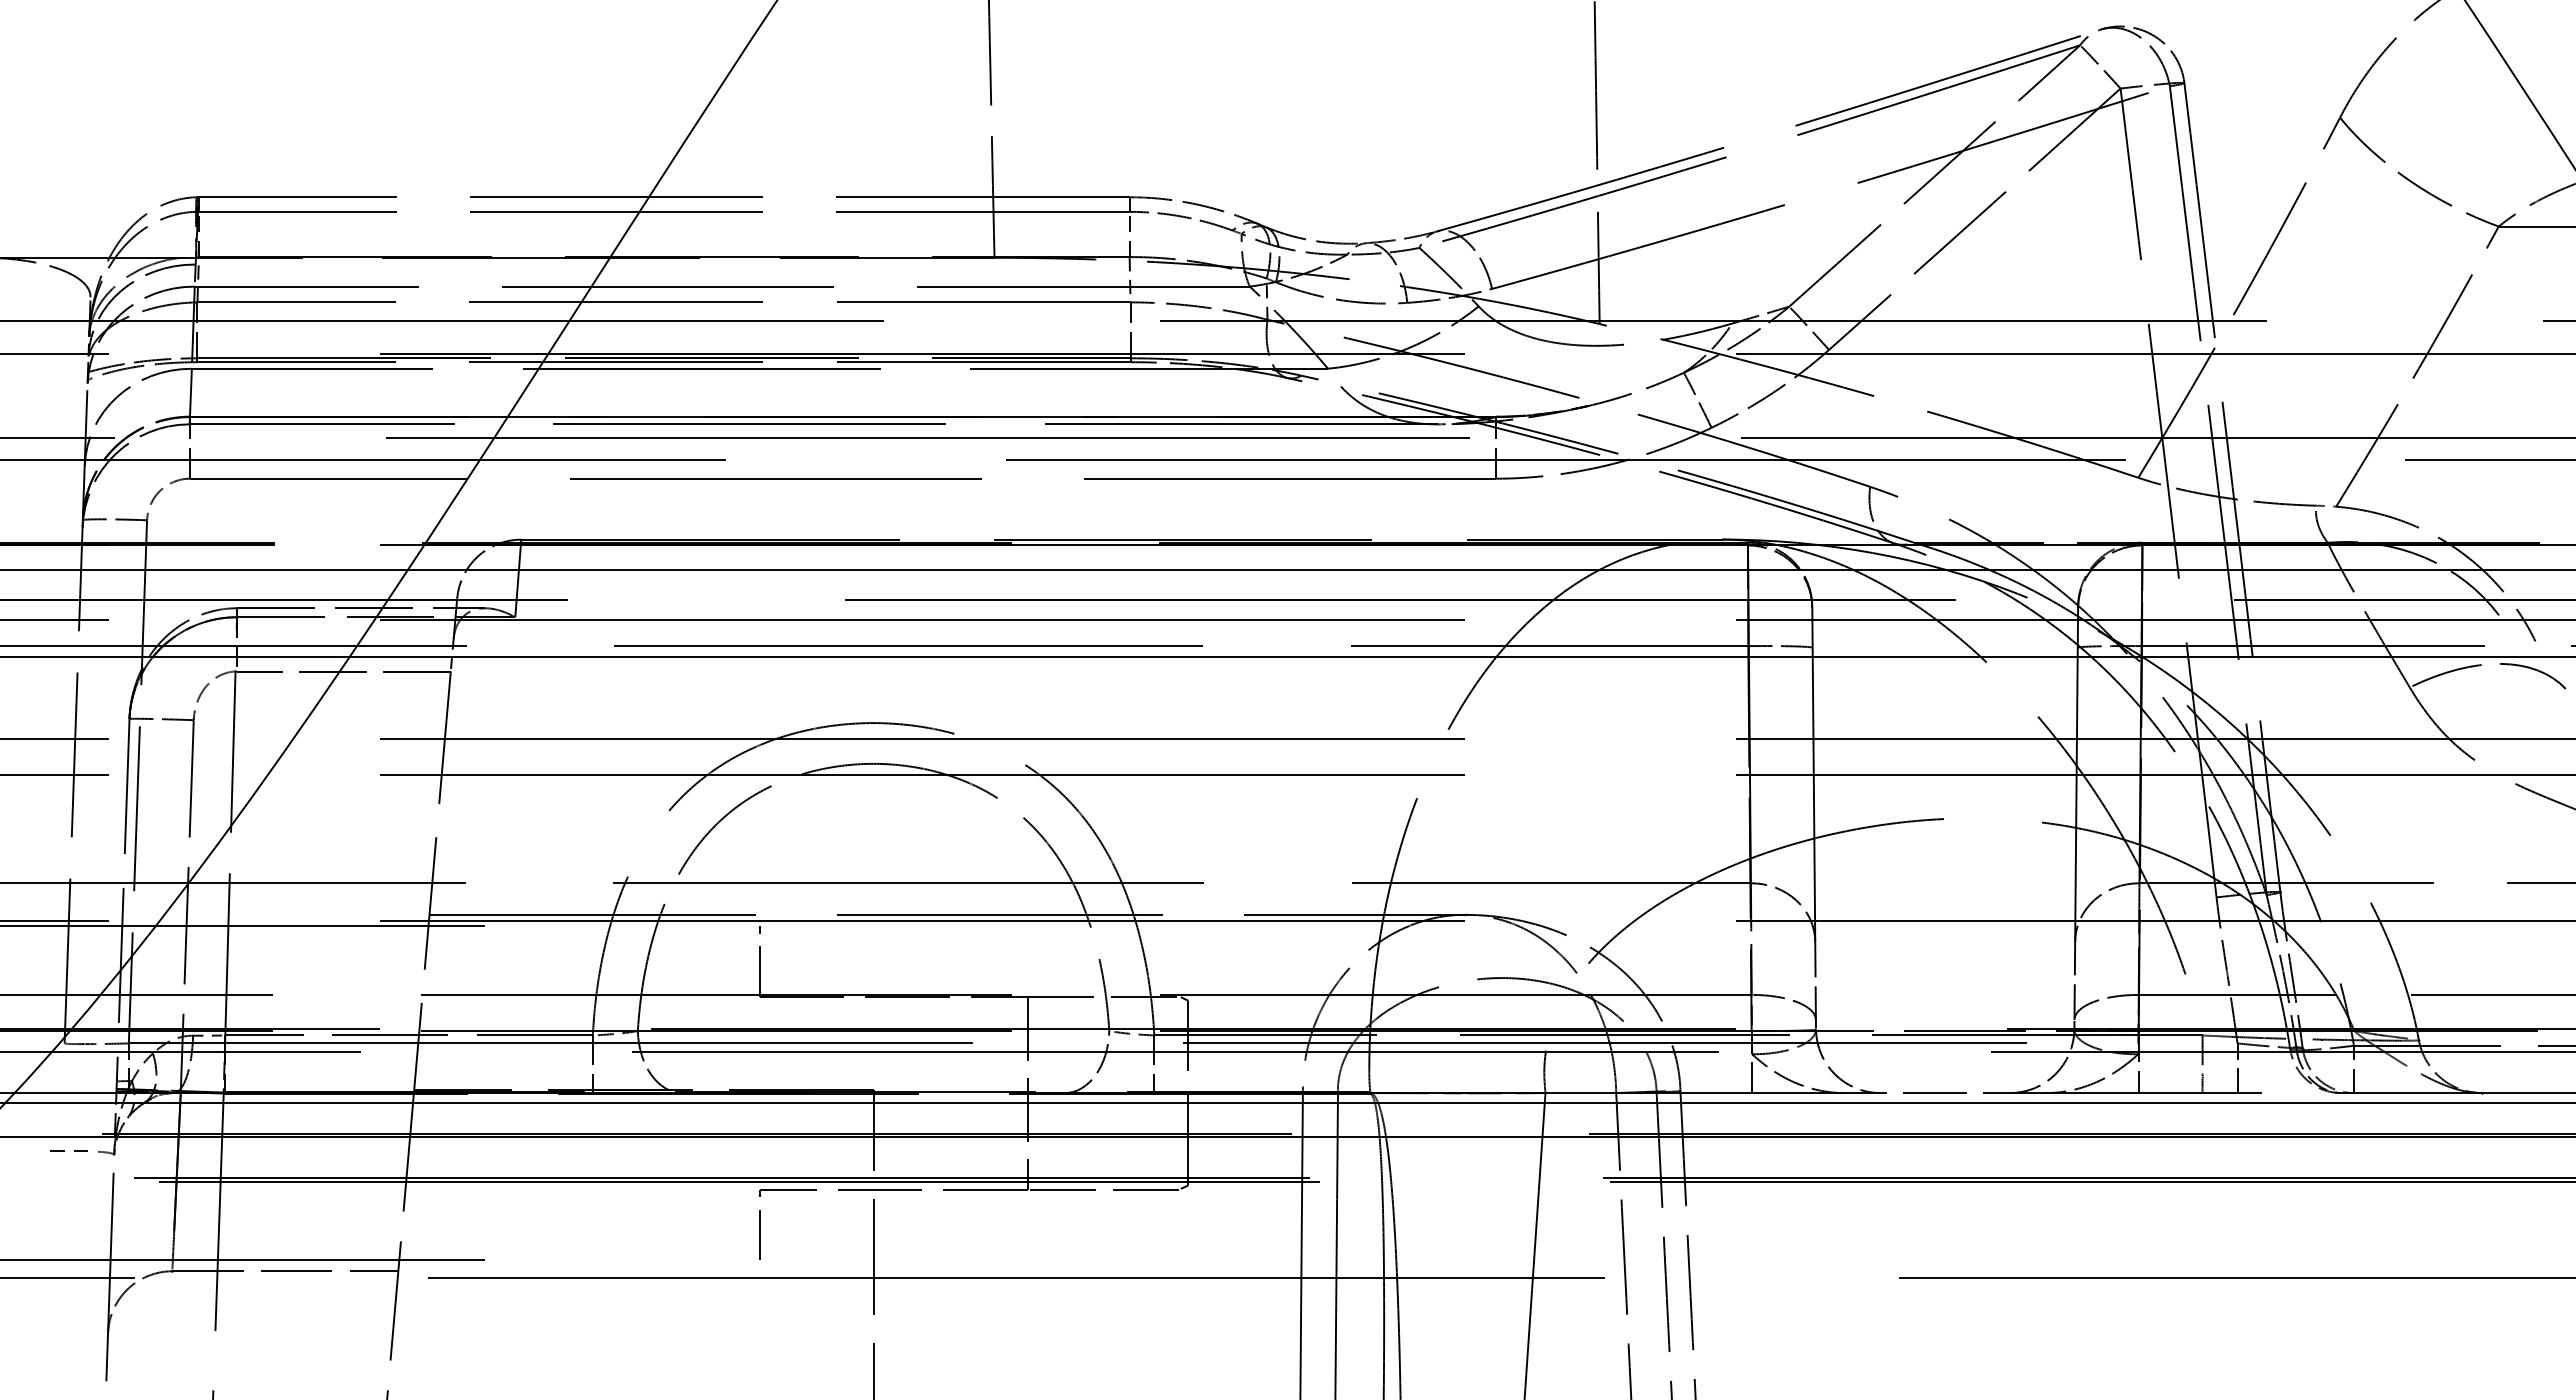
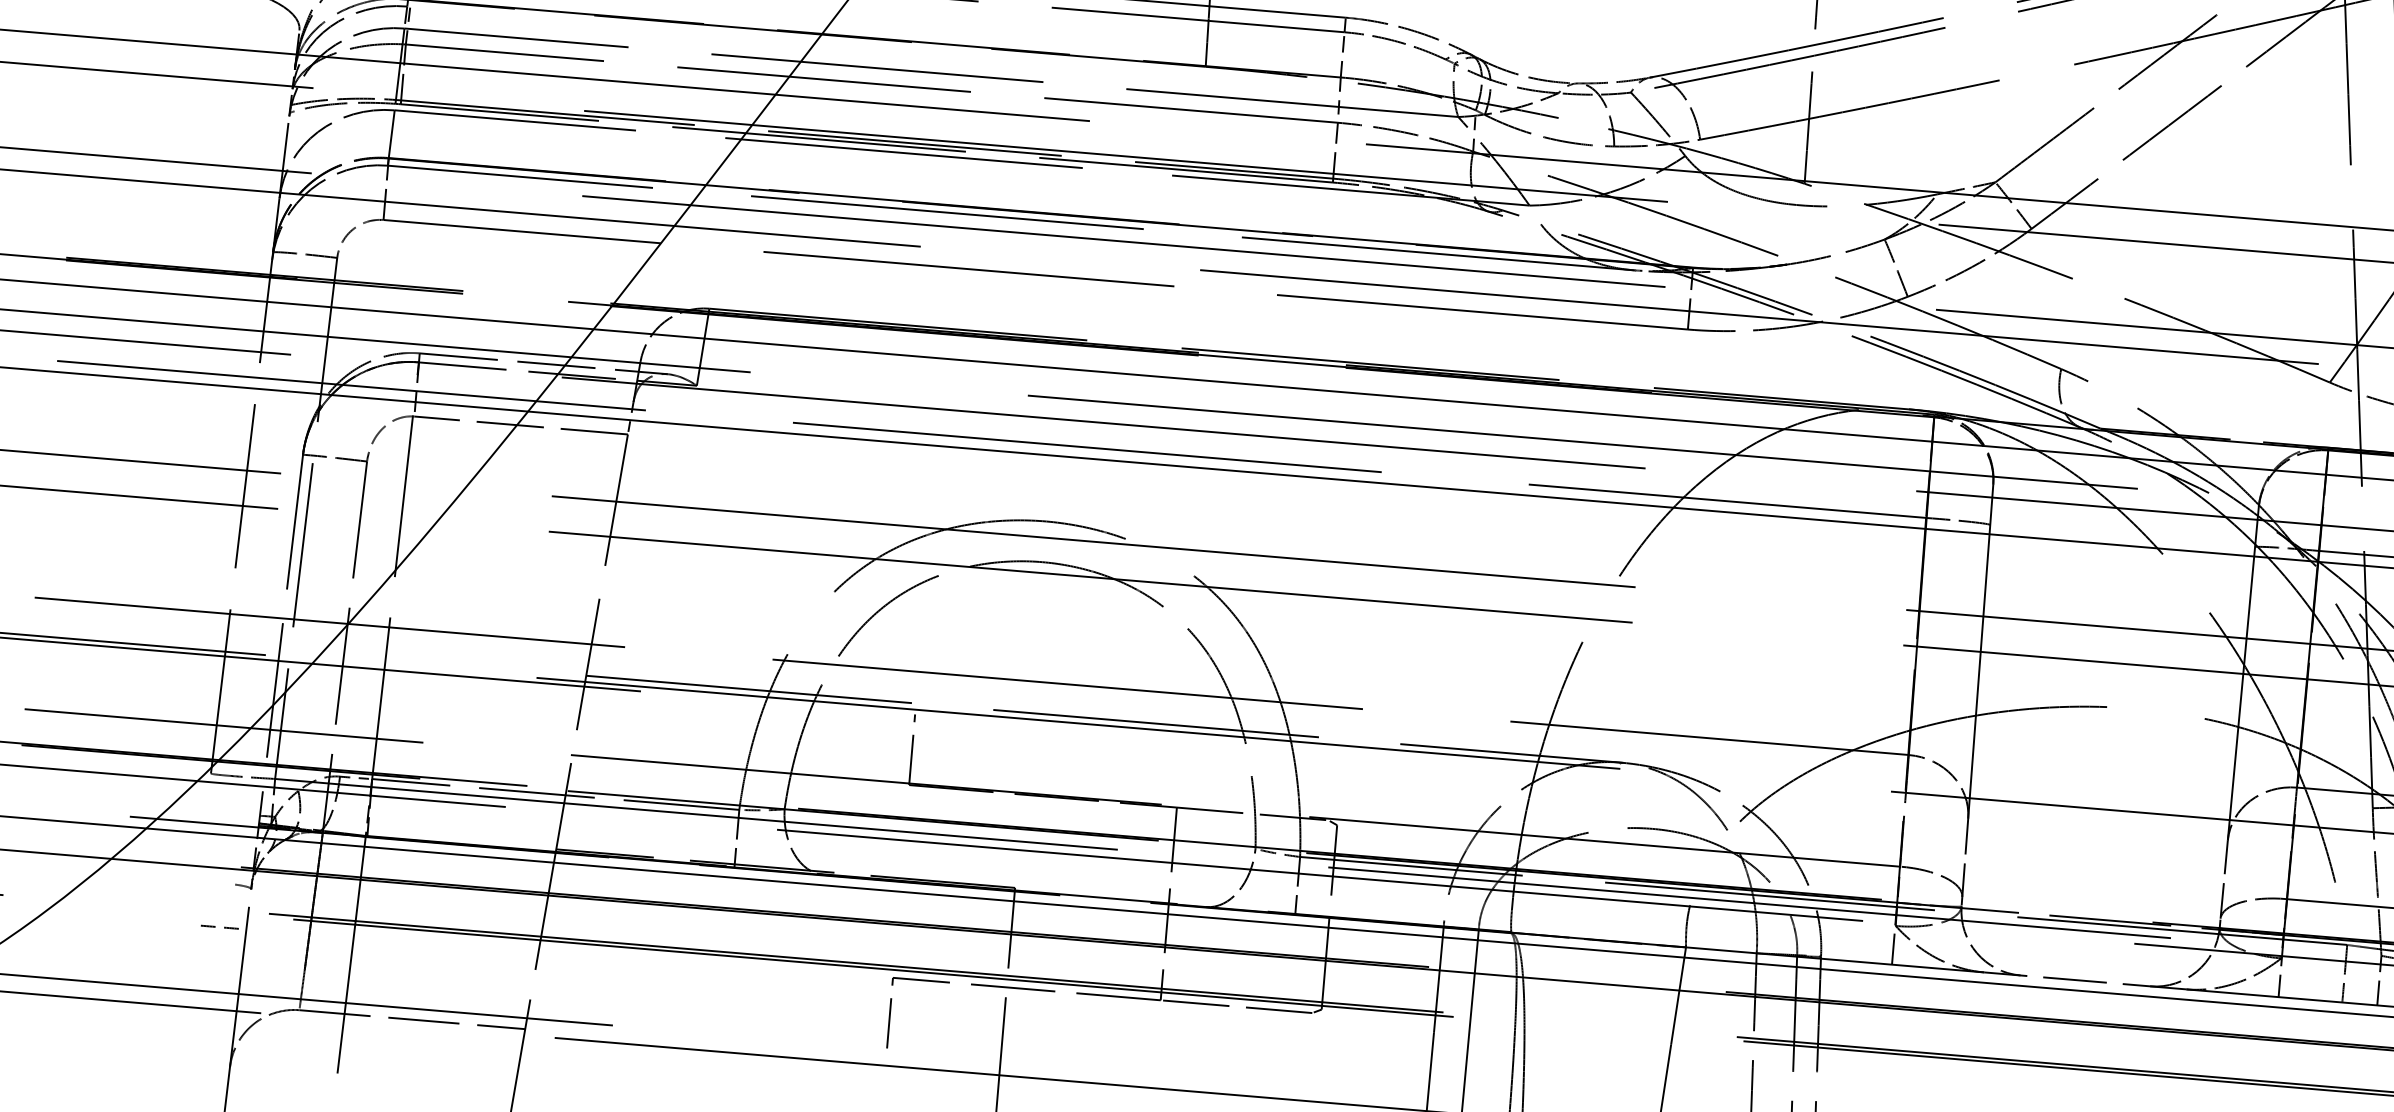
line: (64, 1150) -> (215, 925), moved

